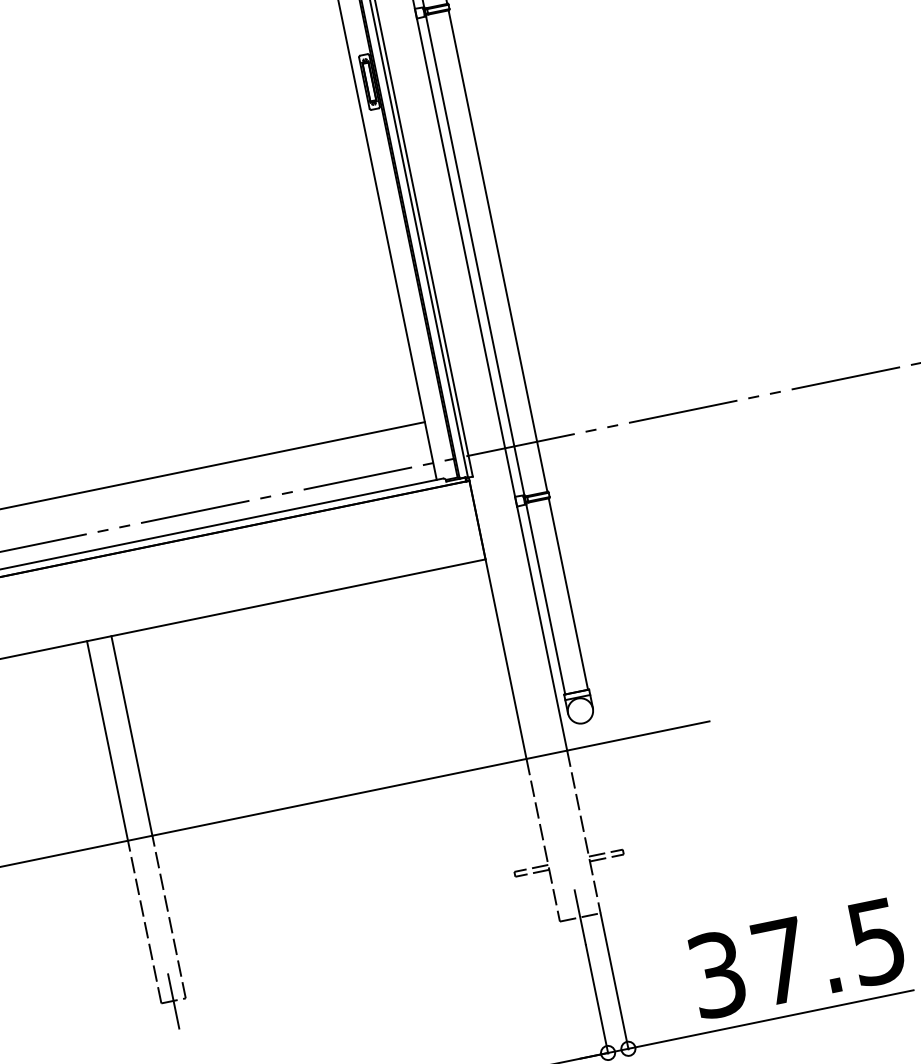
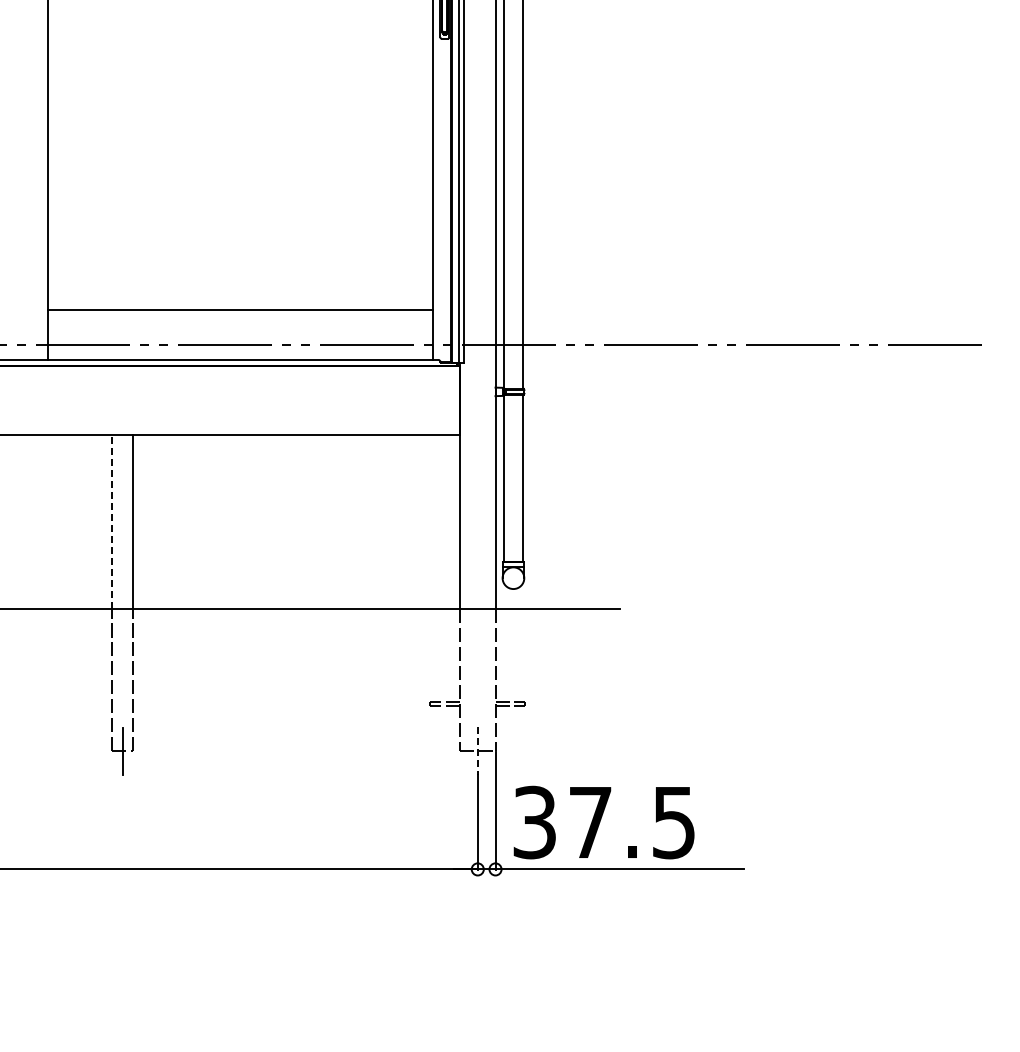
line: (107, 740) -> (112, 521), solid -> dashed
line: (580, 917) -> (477, 751), solid -> dashed
text: (796, 958) -> (603, 822), moved

